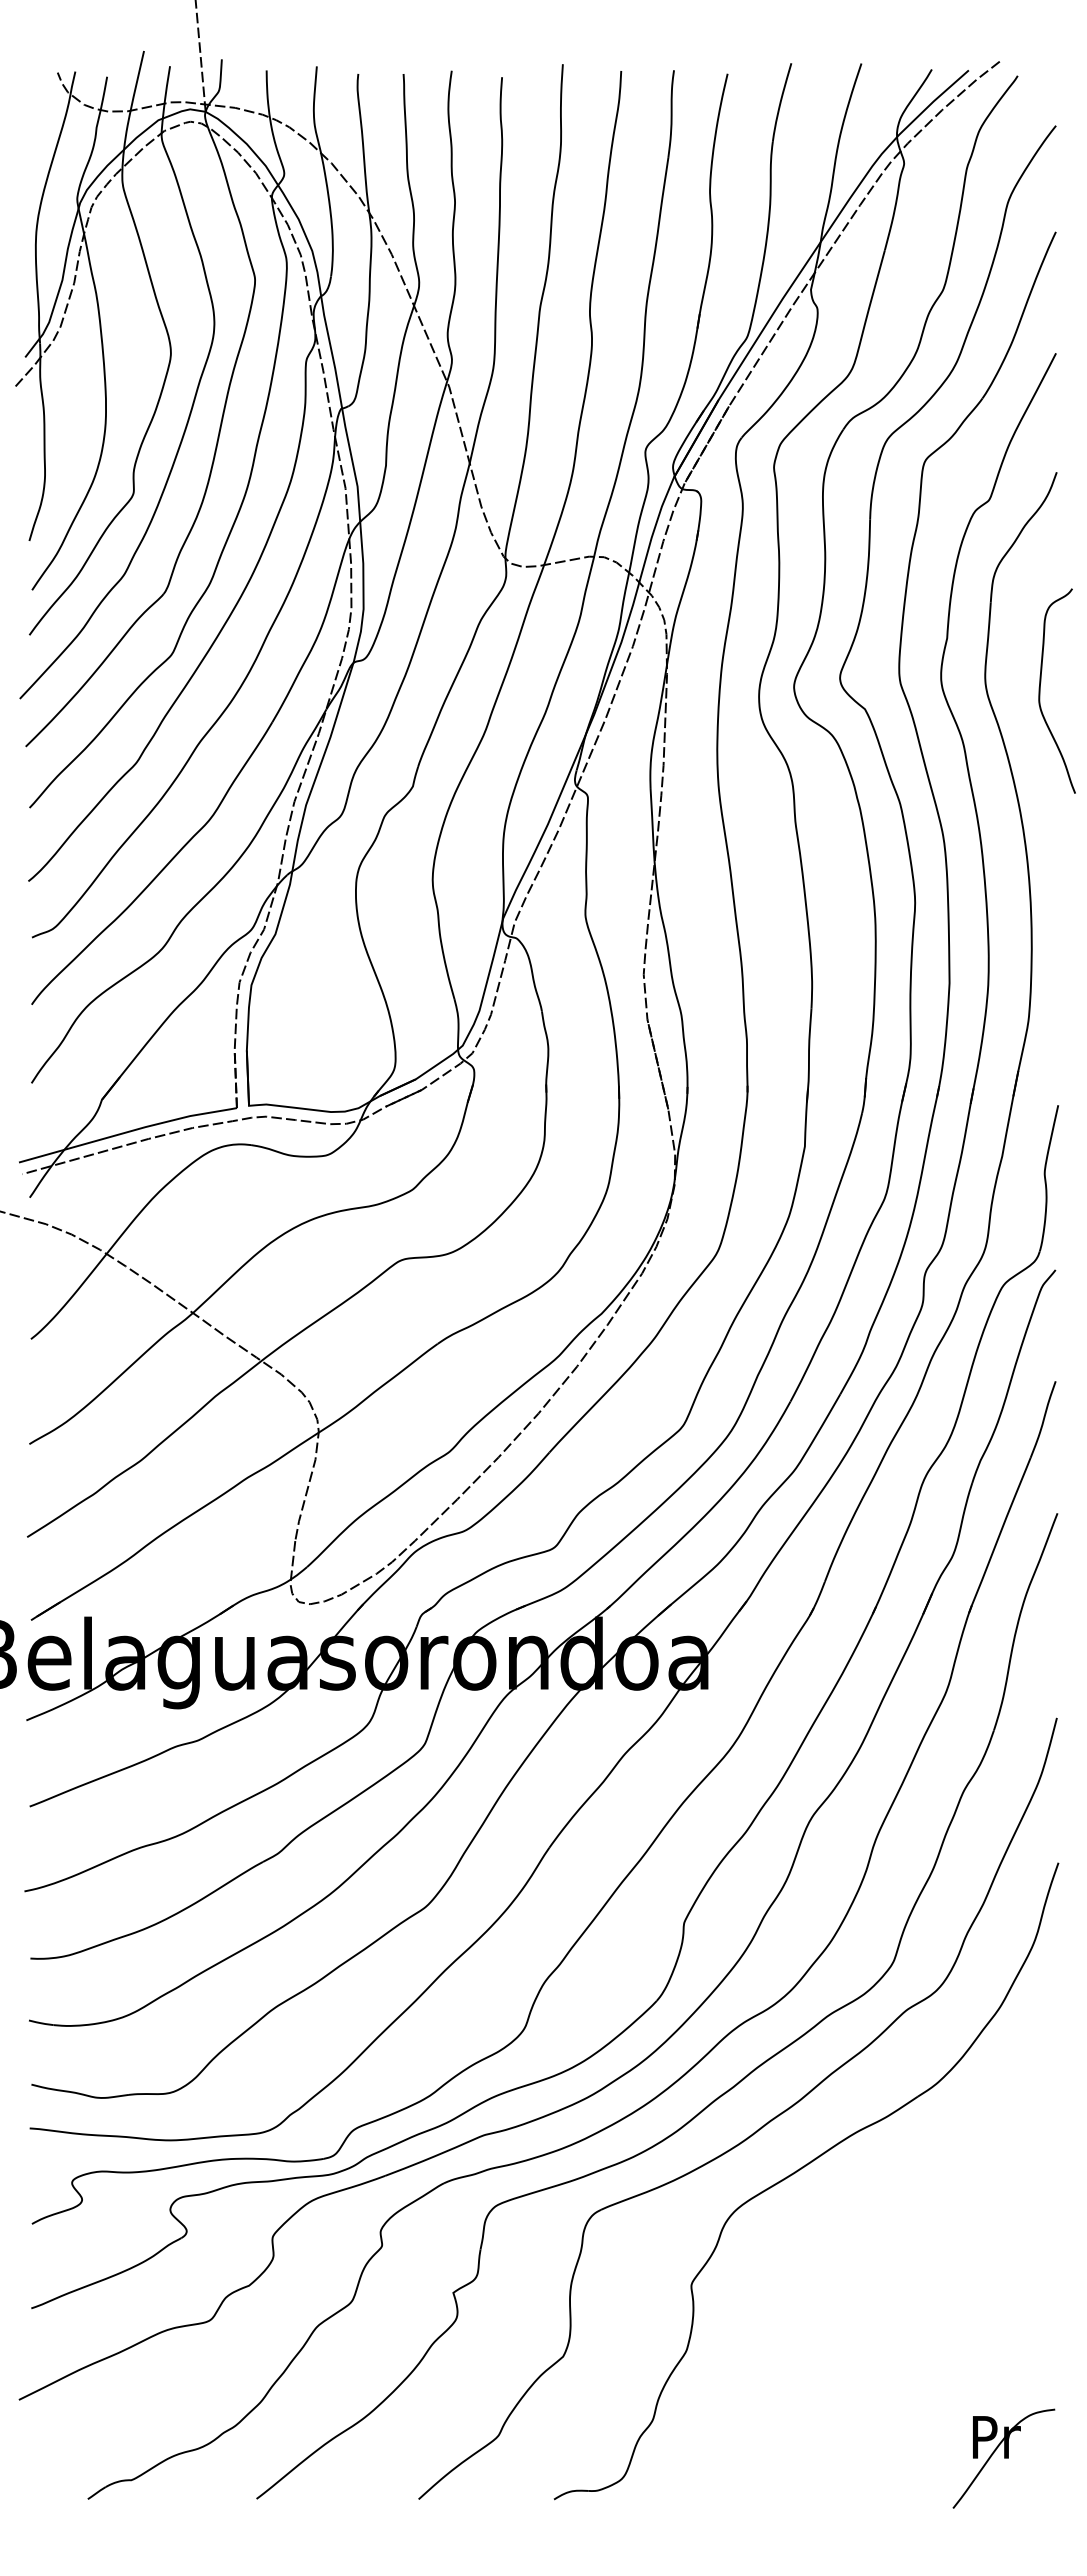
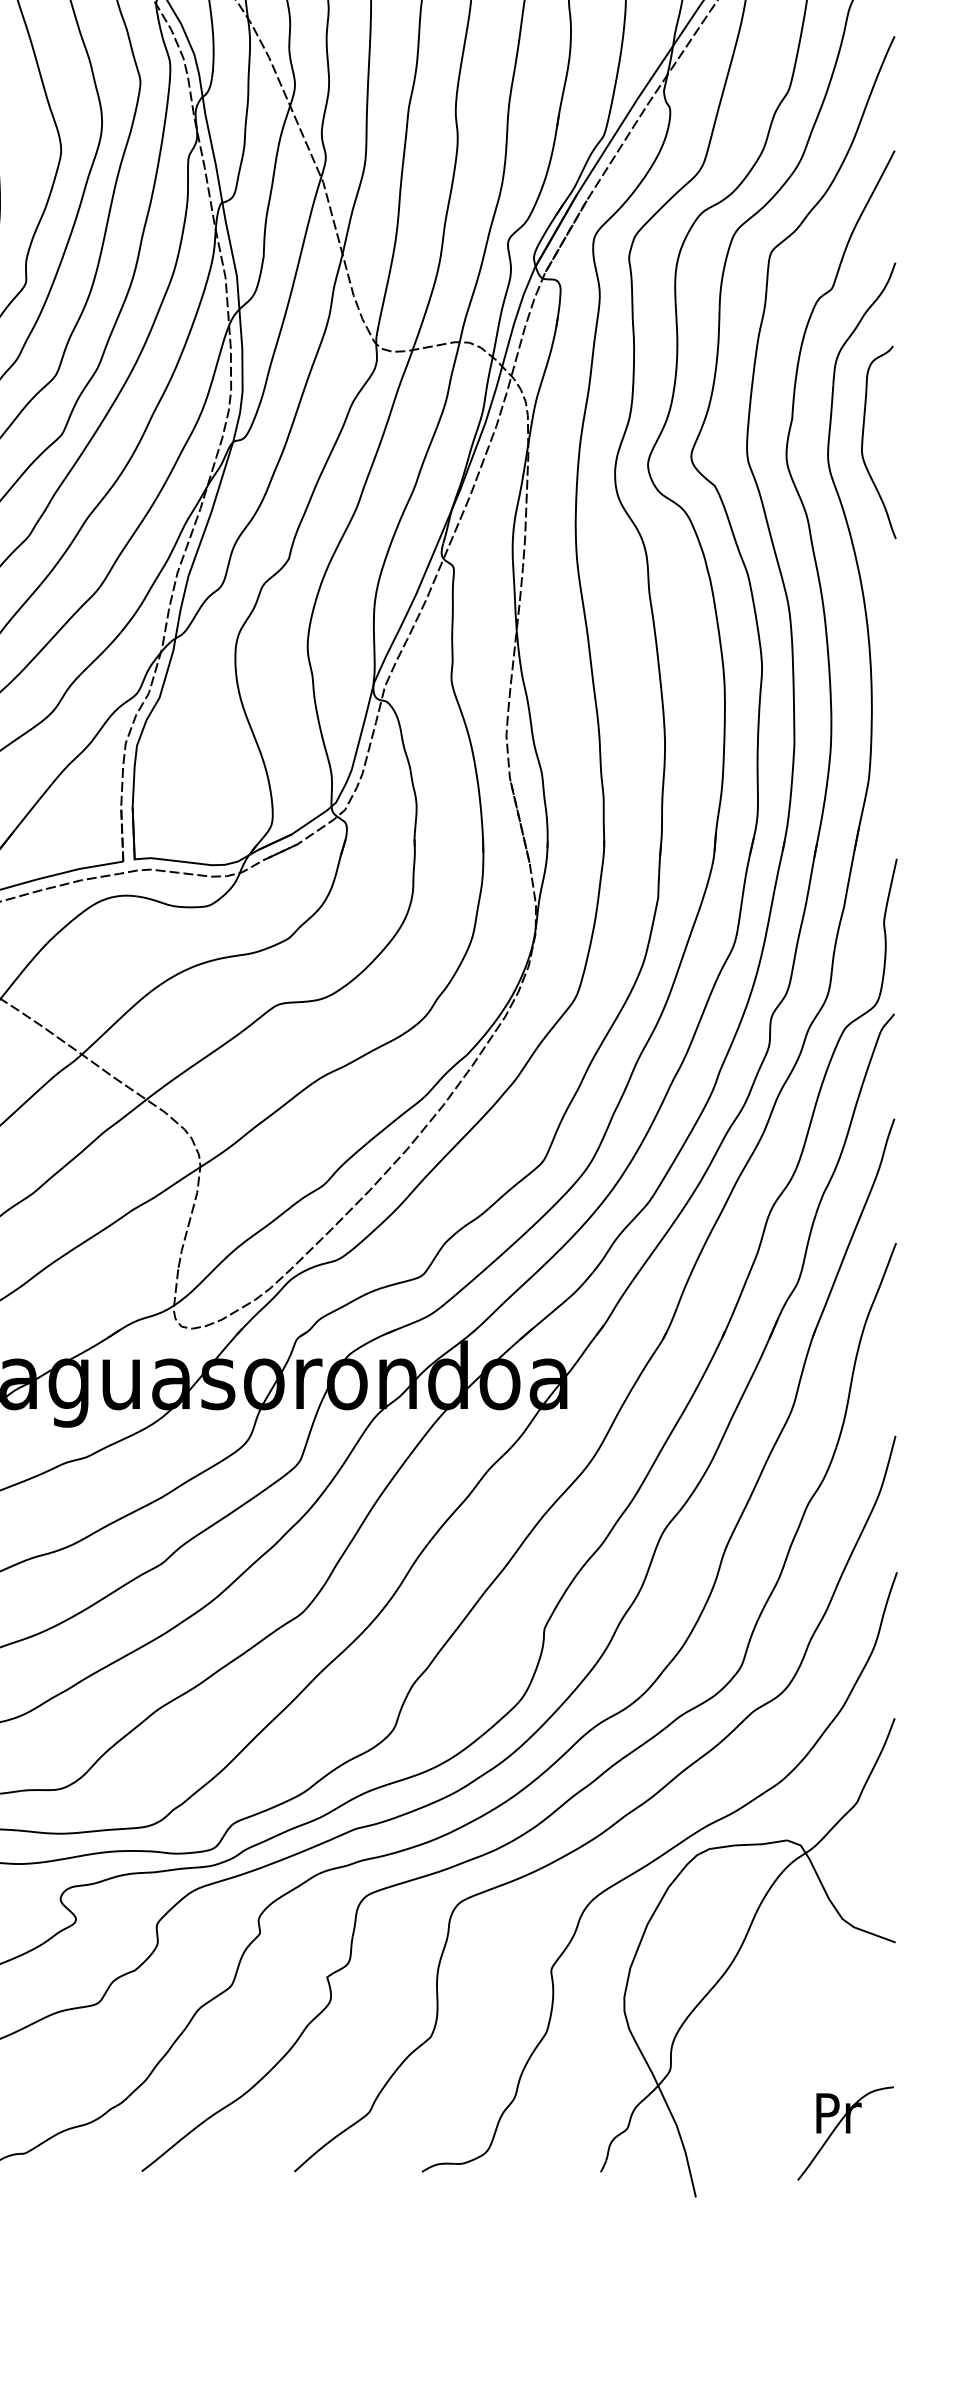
curve: (1040, 690) -> (863, 441), moved
part: (890, 2267) -> (738, 1953), added

